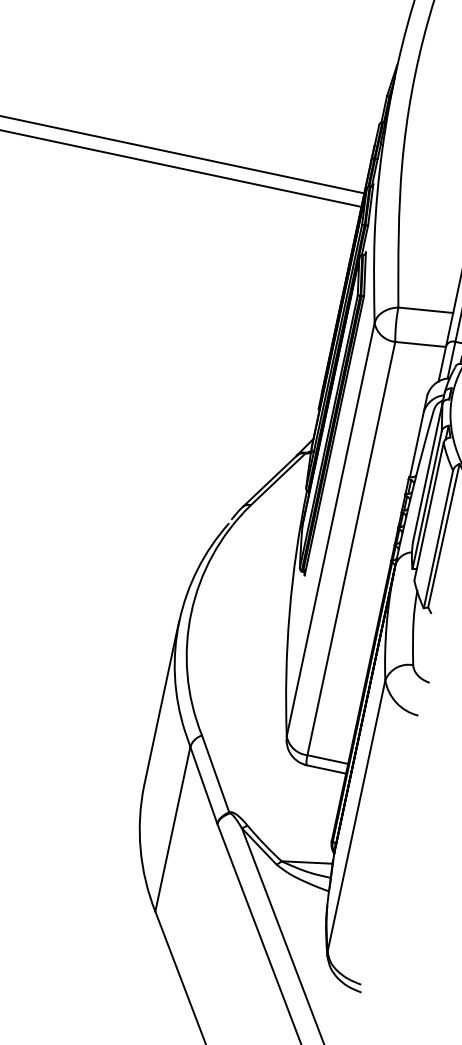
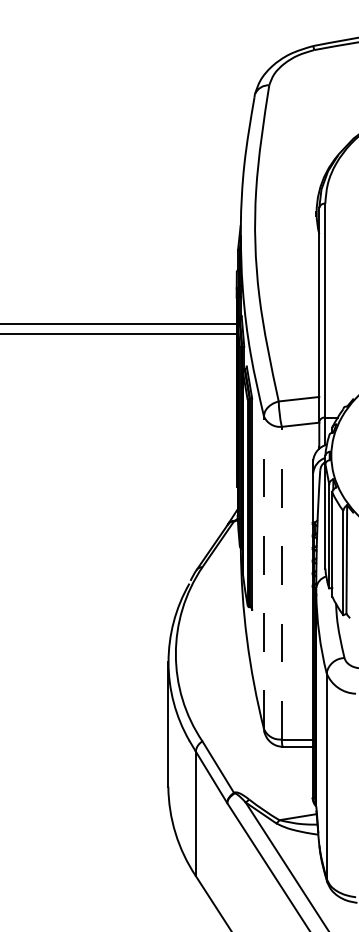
line: (330, 529) -> (263, 572), solid -> dashed
line: (351, 547) -> (281, 582), solid -> dashed

